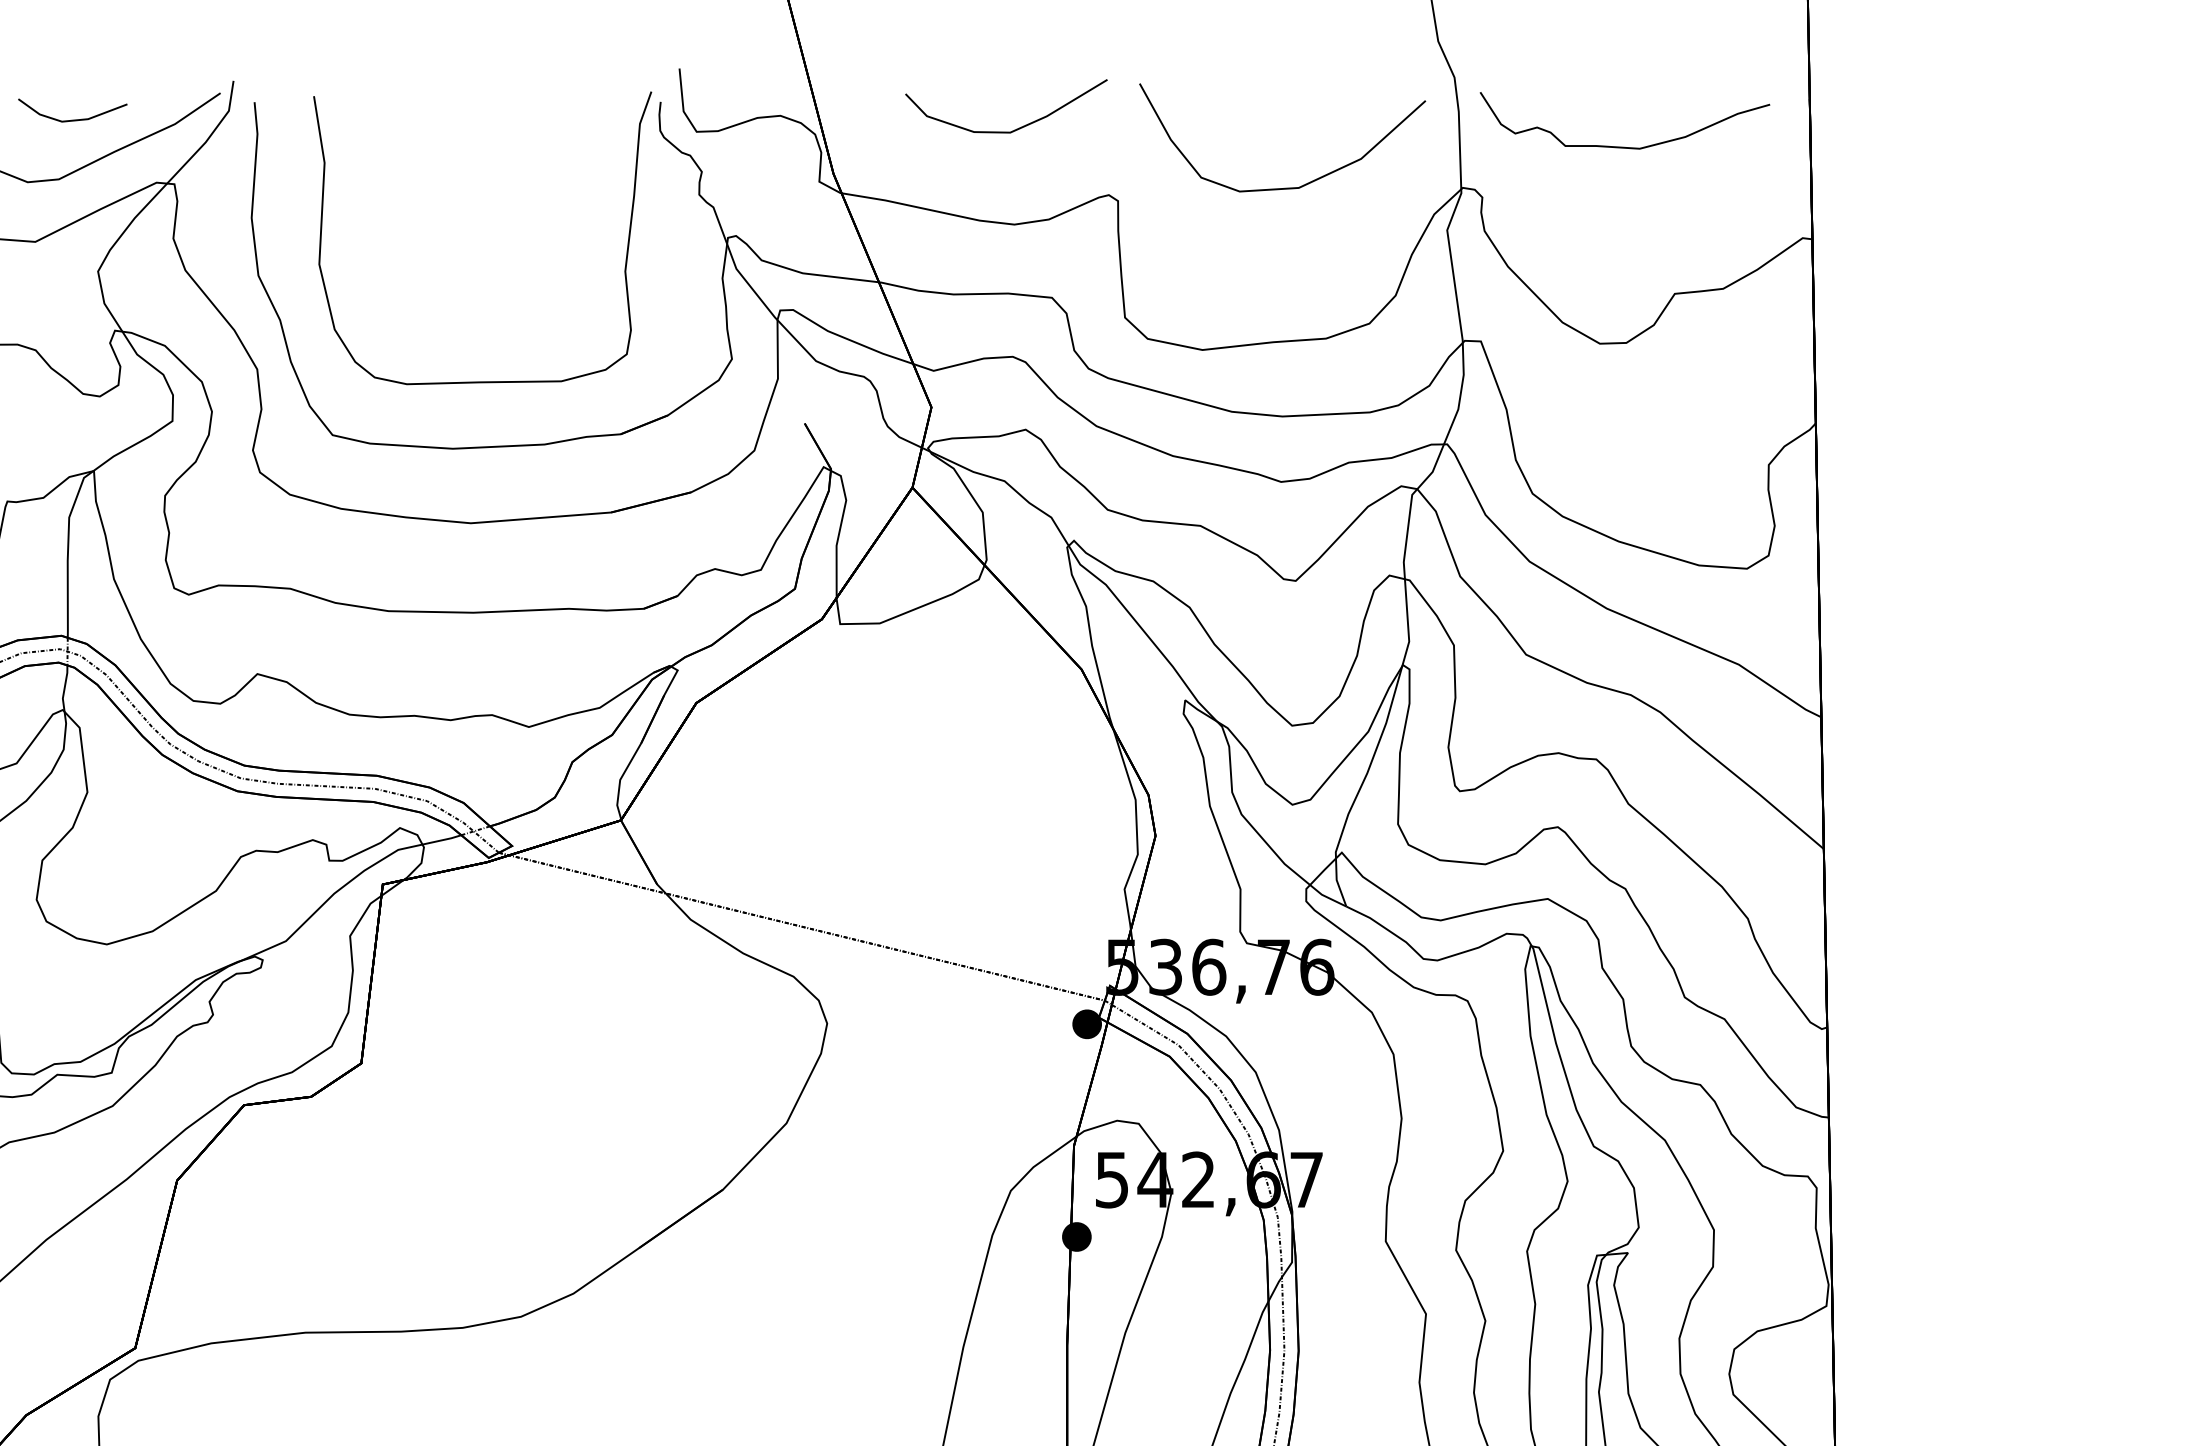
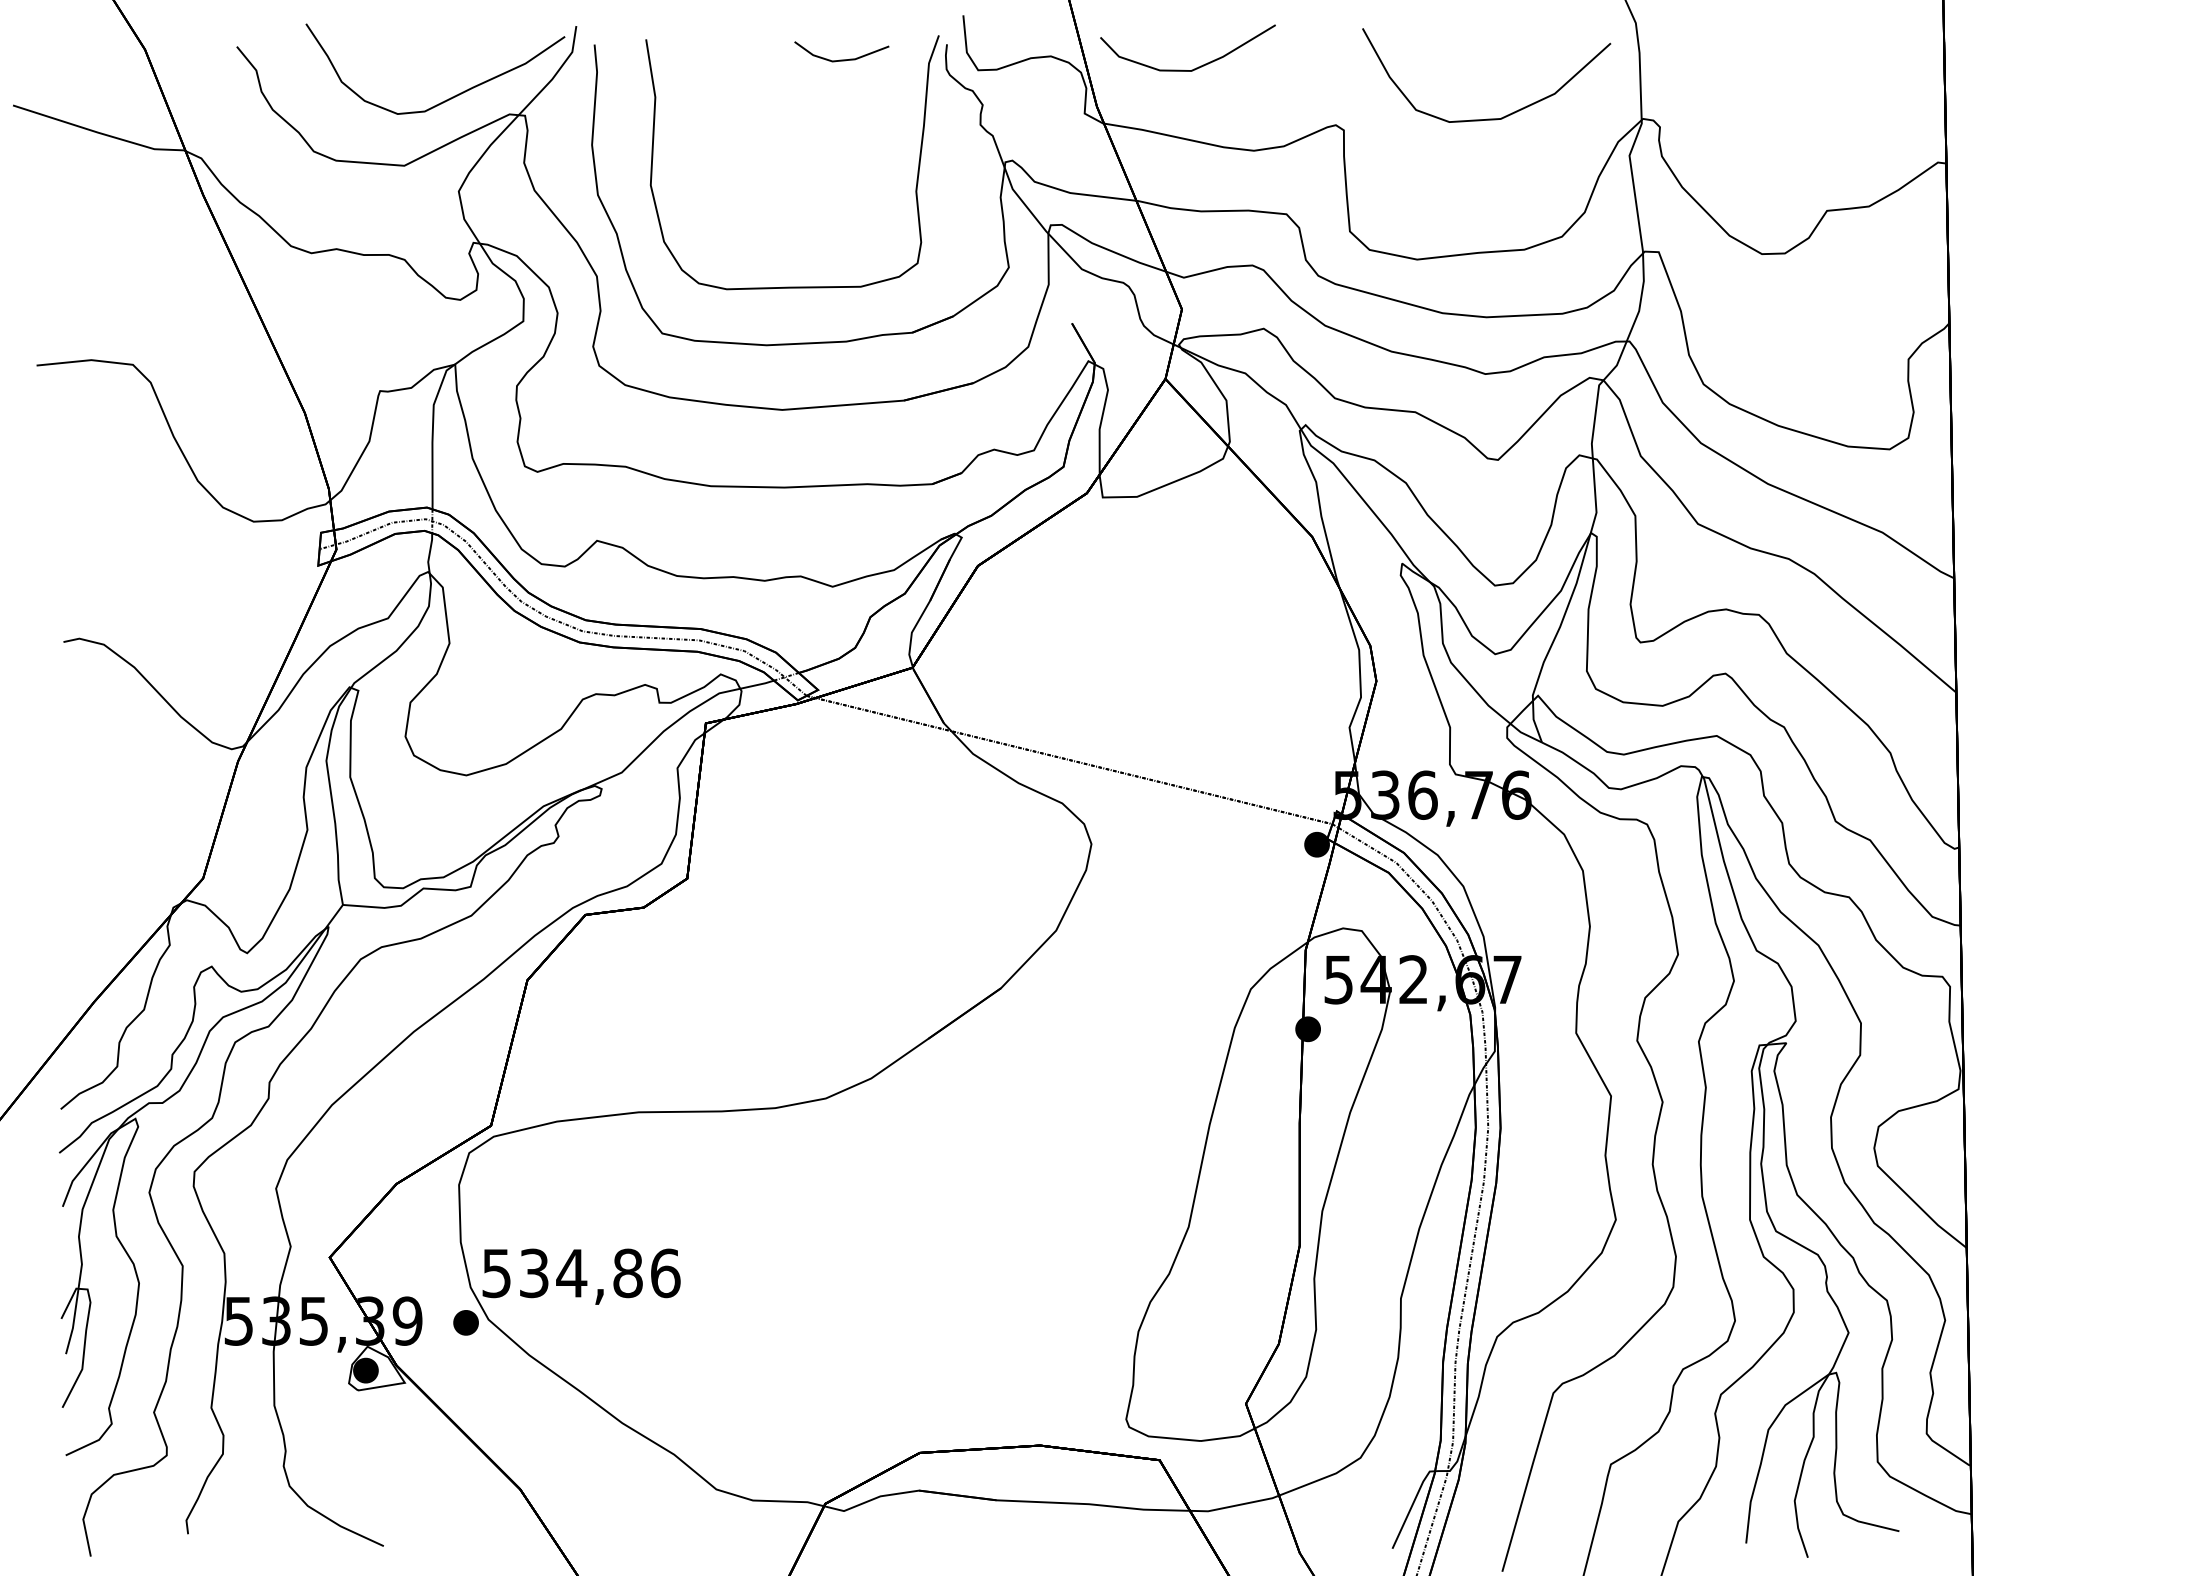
line: (72, 119) -> (841, 59), moved
curve: (1016, 128) -> (1196, 67), moved
curve: (1618, 145) -> (1778, 82), removed

